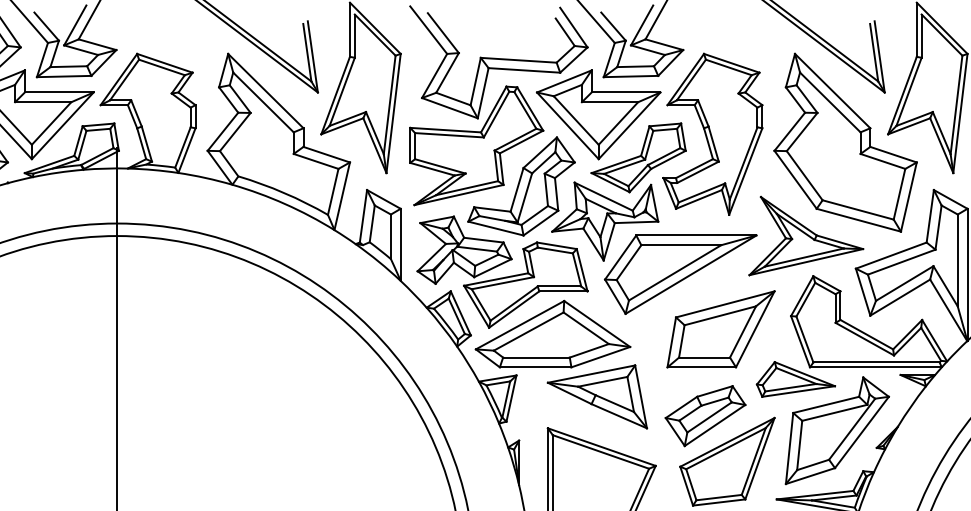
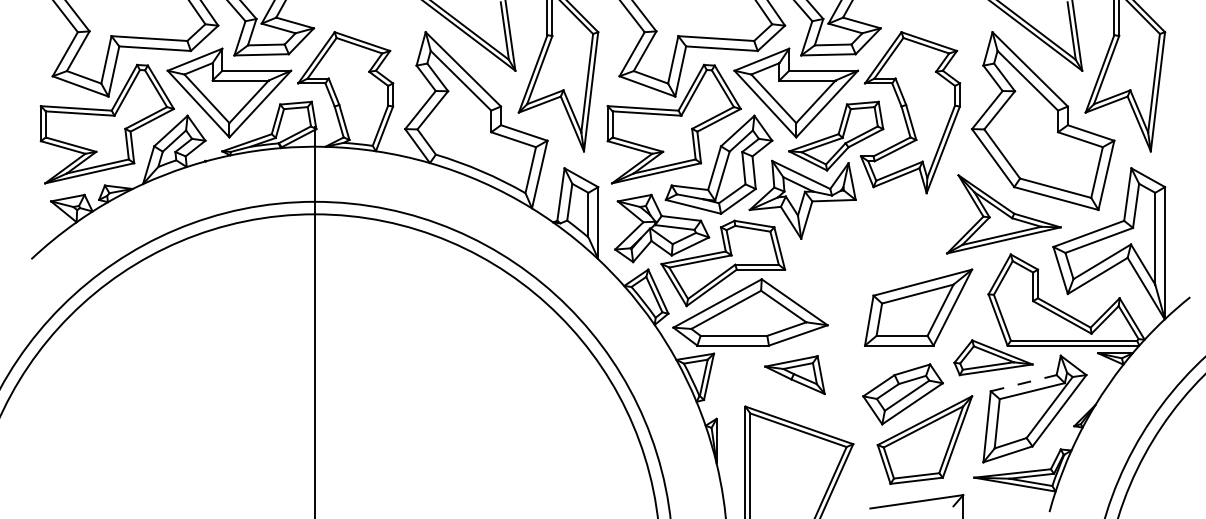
part: (680, 274) -> (878, 252), removed
part: (596, 396) -> (794, 374), size x0.6
line: (825, 405) -> (1023, 383), solid -> dashed

